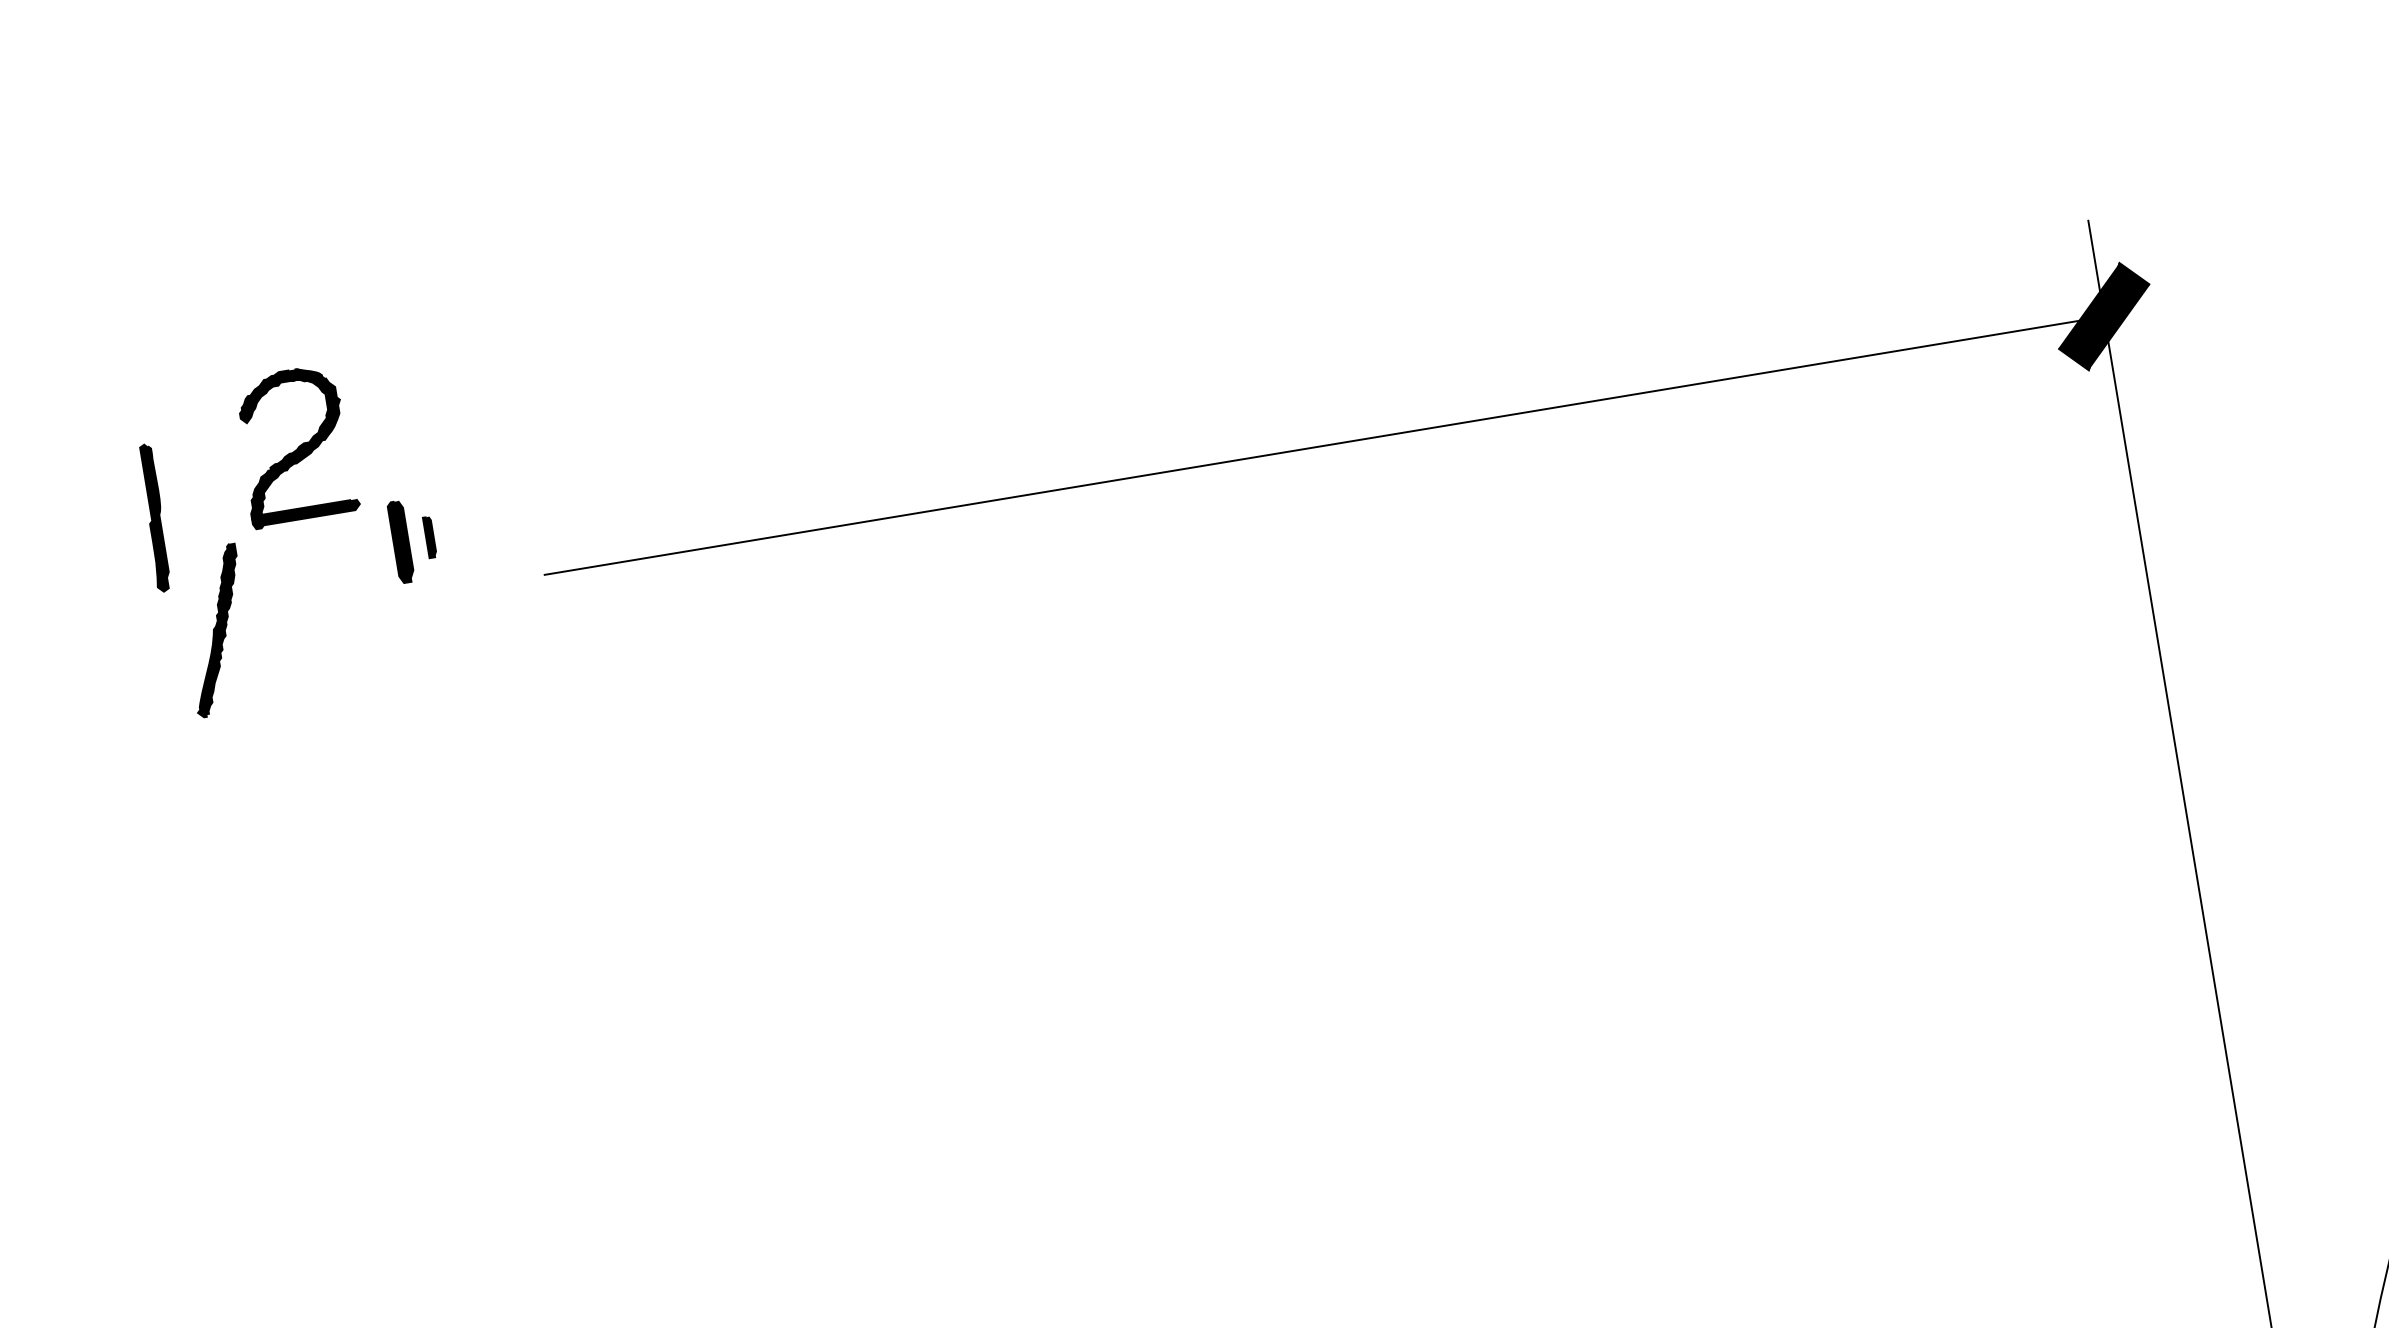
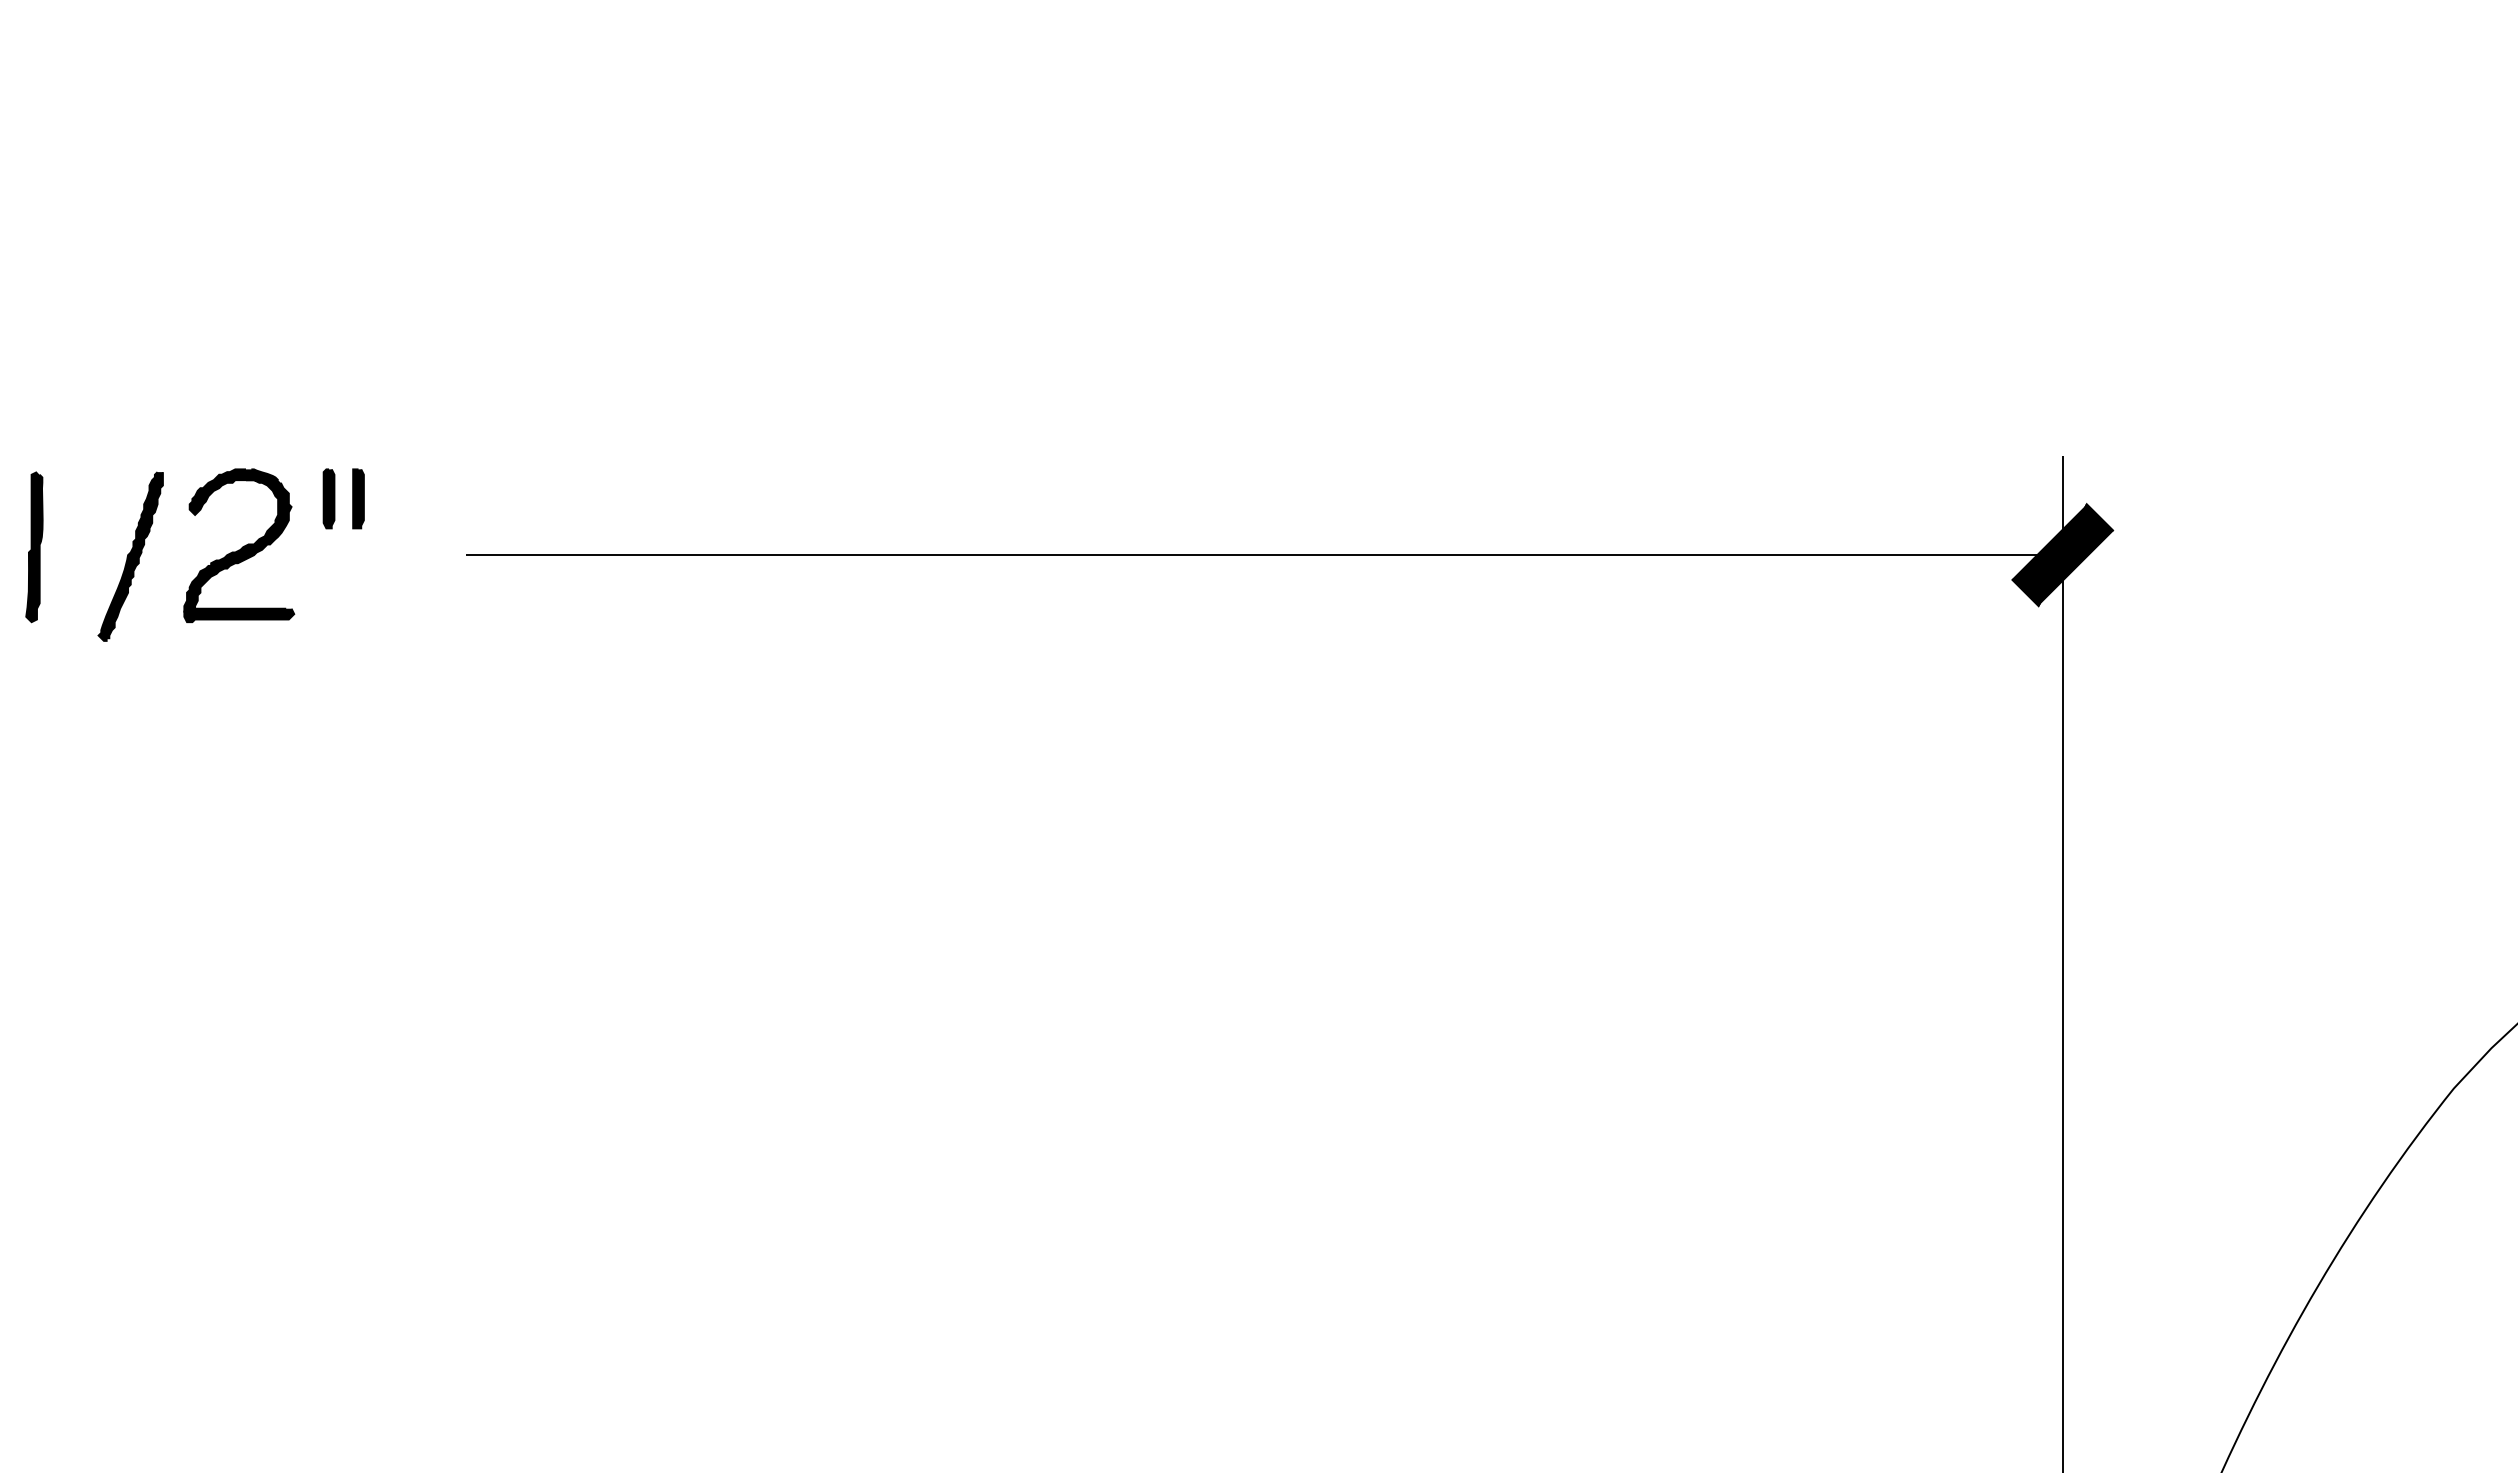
part: (295, 445) -> (239, 545), moved
part: (154, 518) -> (34, 547), moved
part: (429, 536) -> (358, 498), size x1.43
part: (400, 541) -> (328, 498), size x0.71

